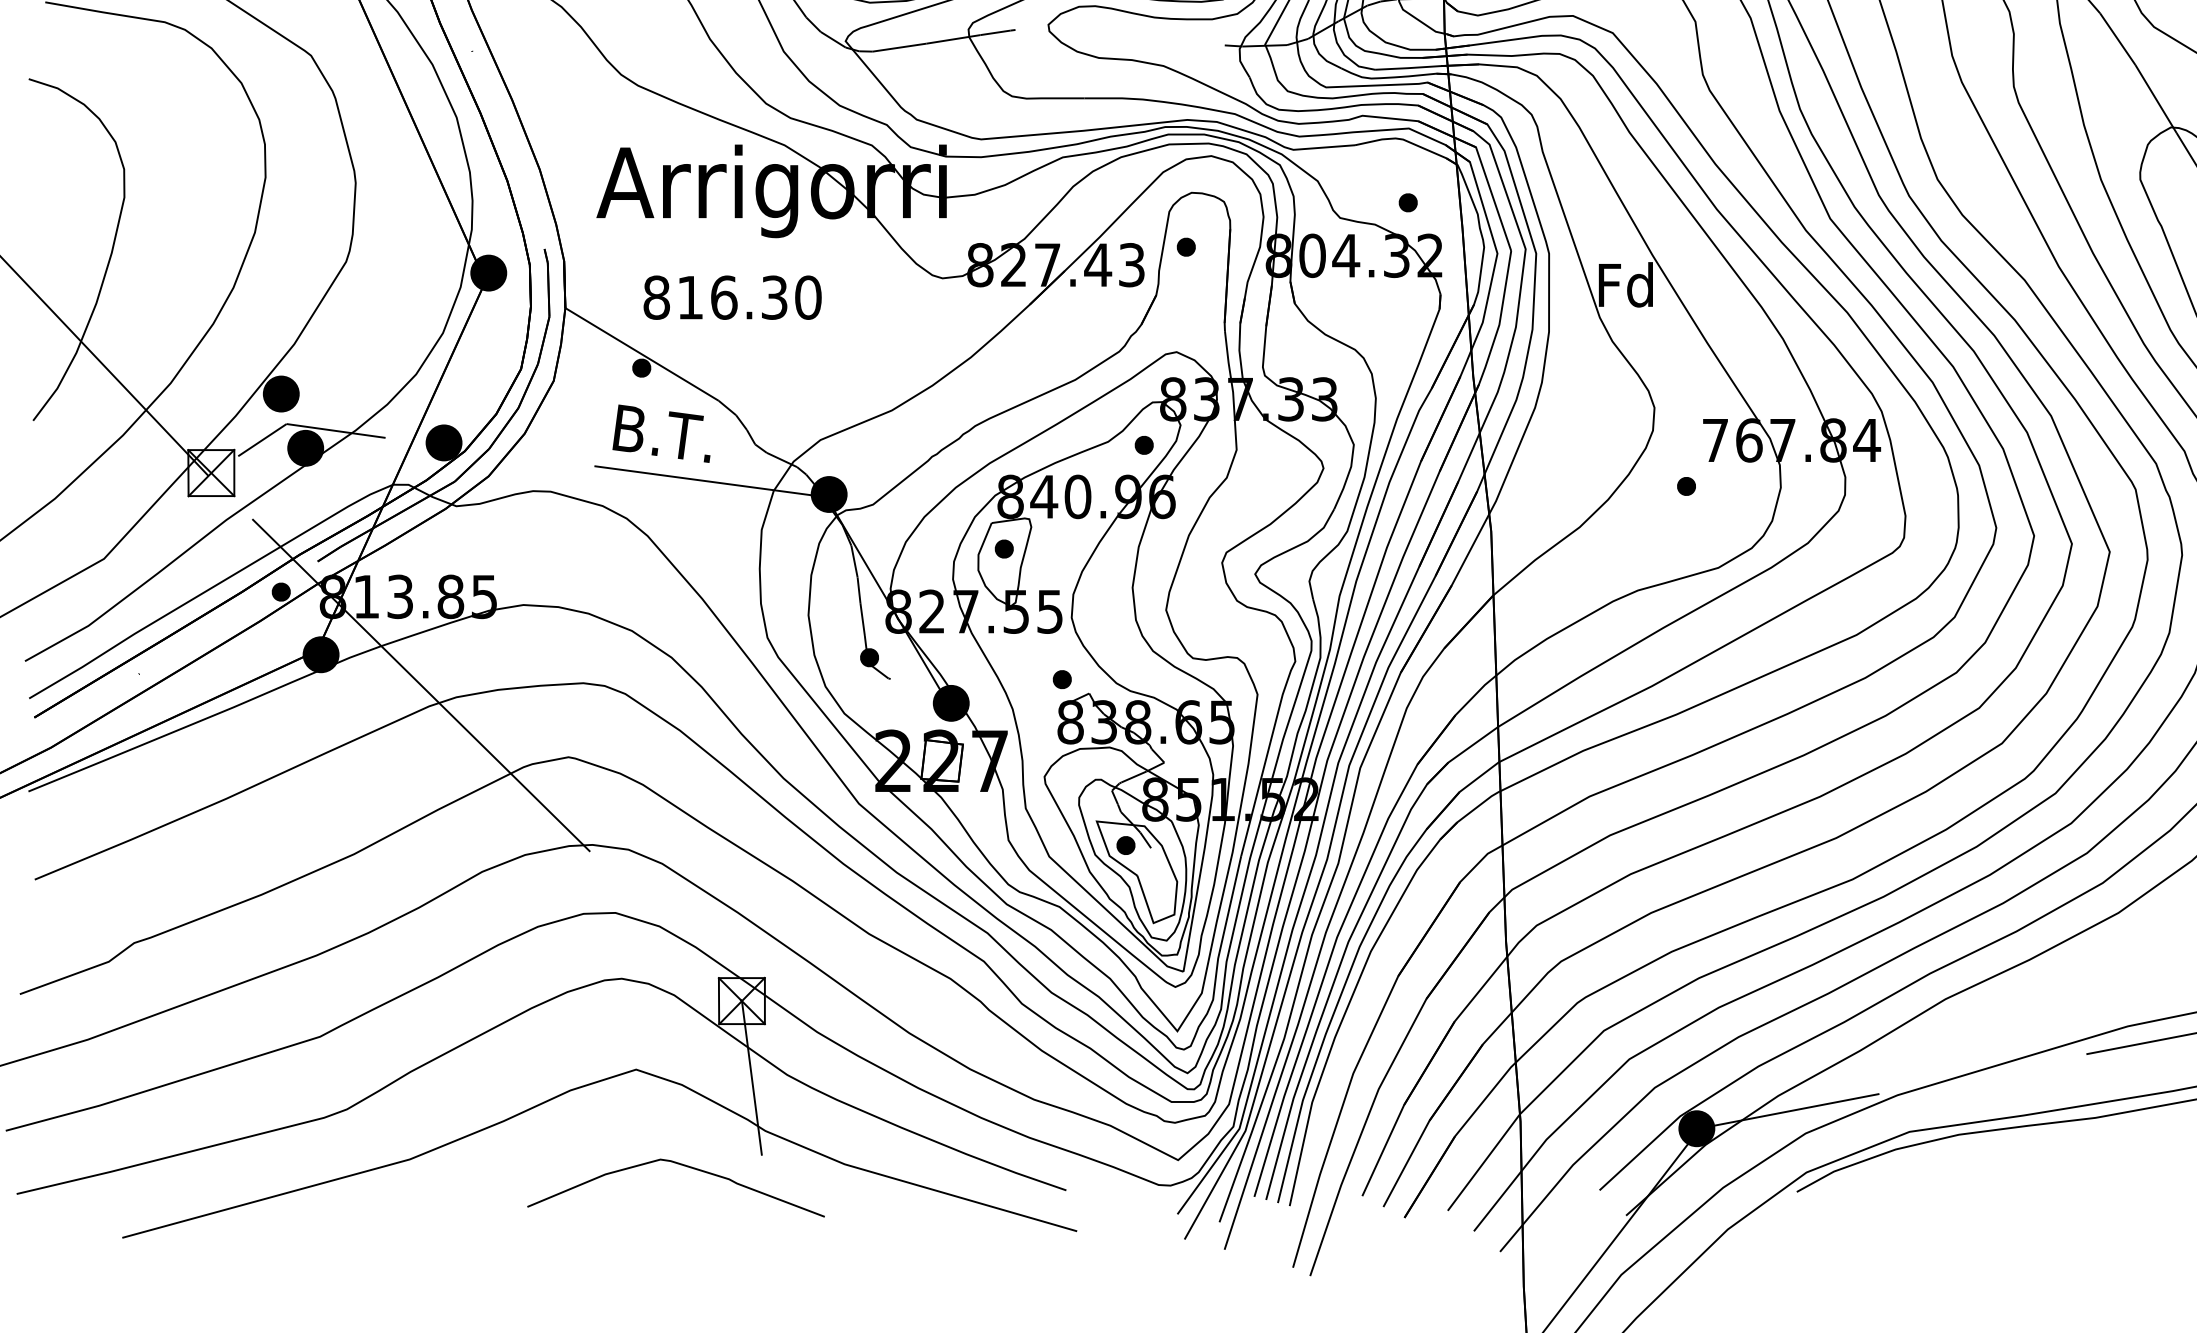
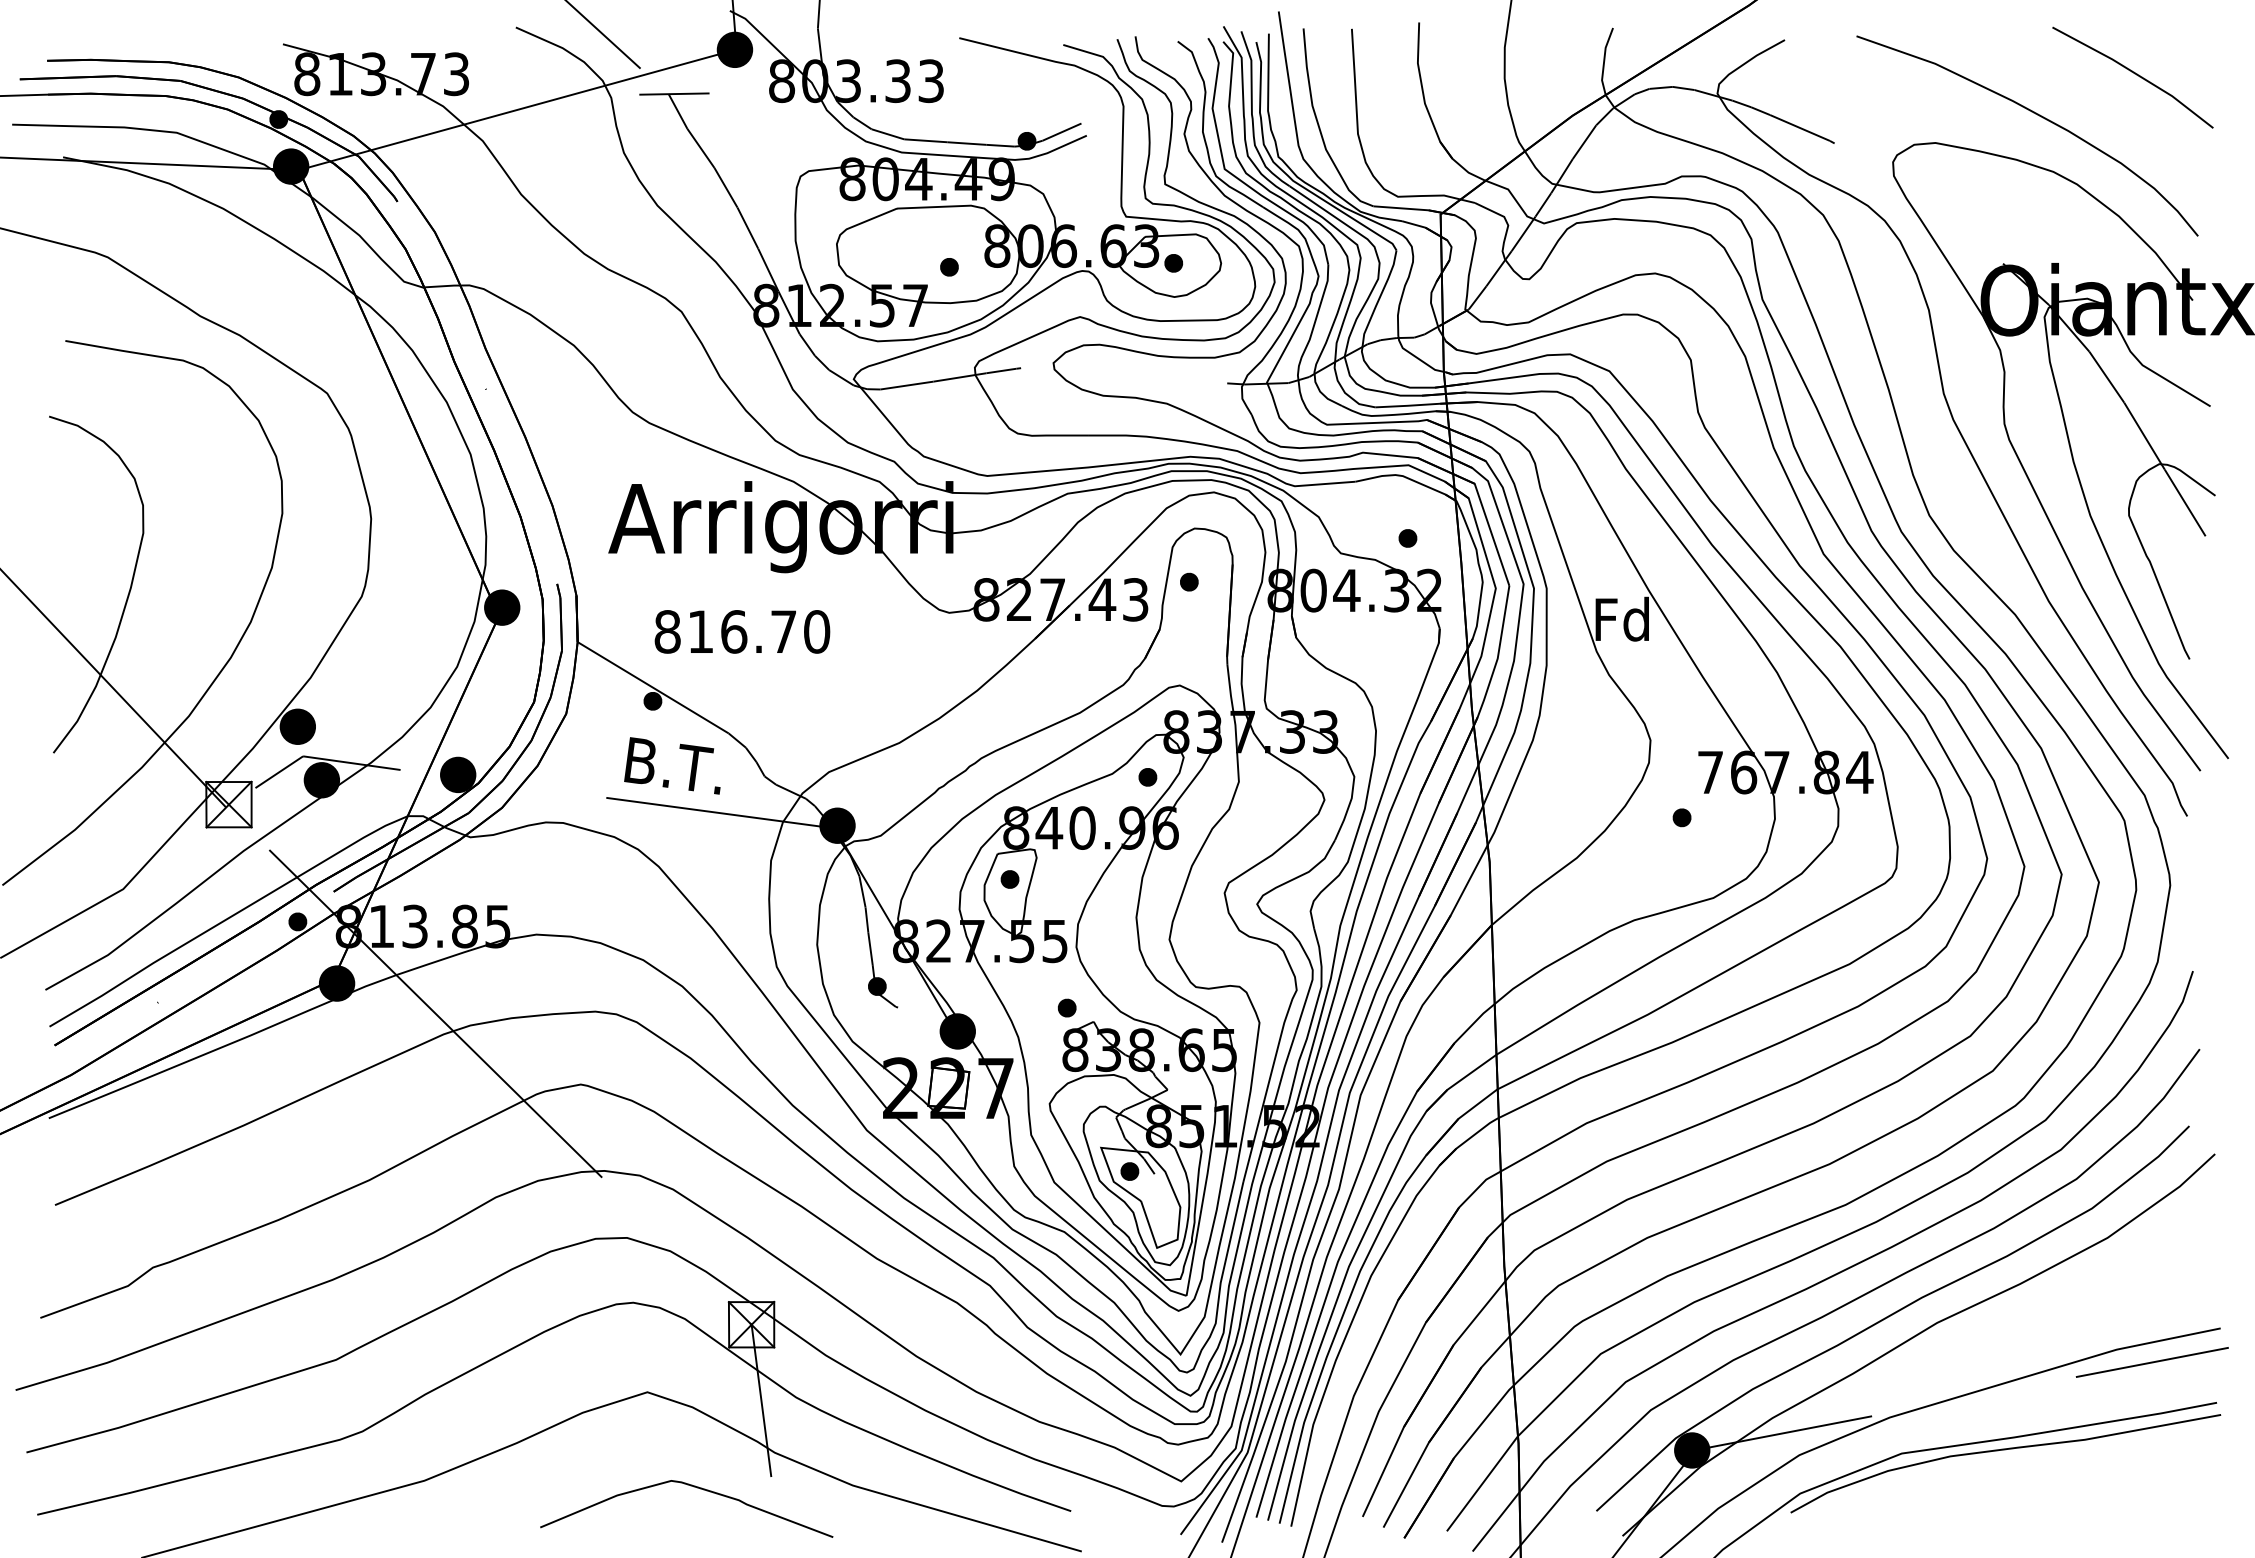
text: (774, 297) -> (783, 631), 816.30 -> 816.70

